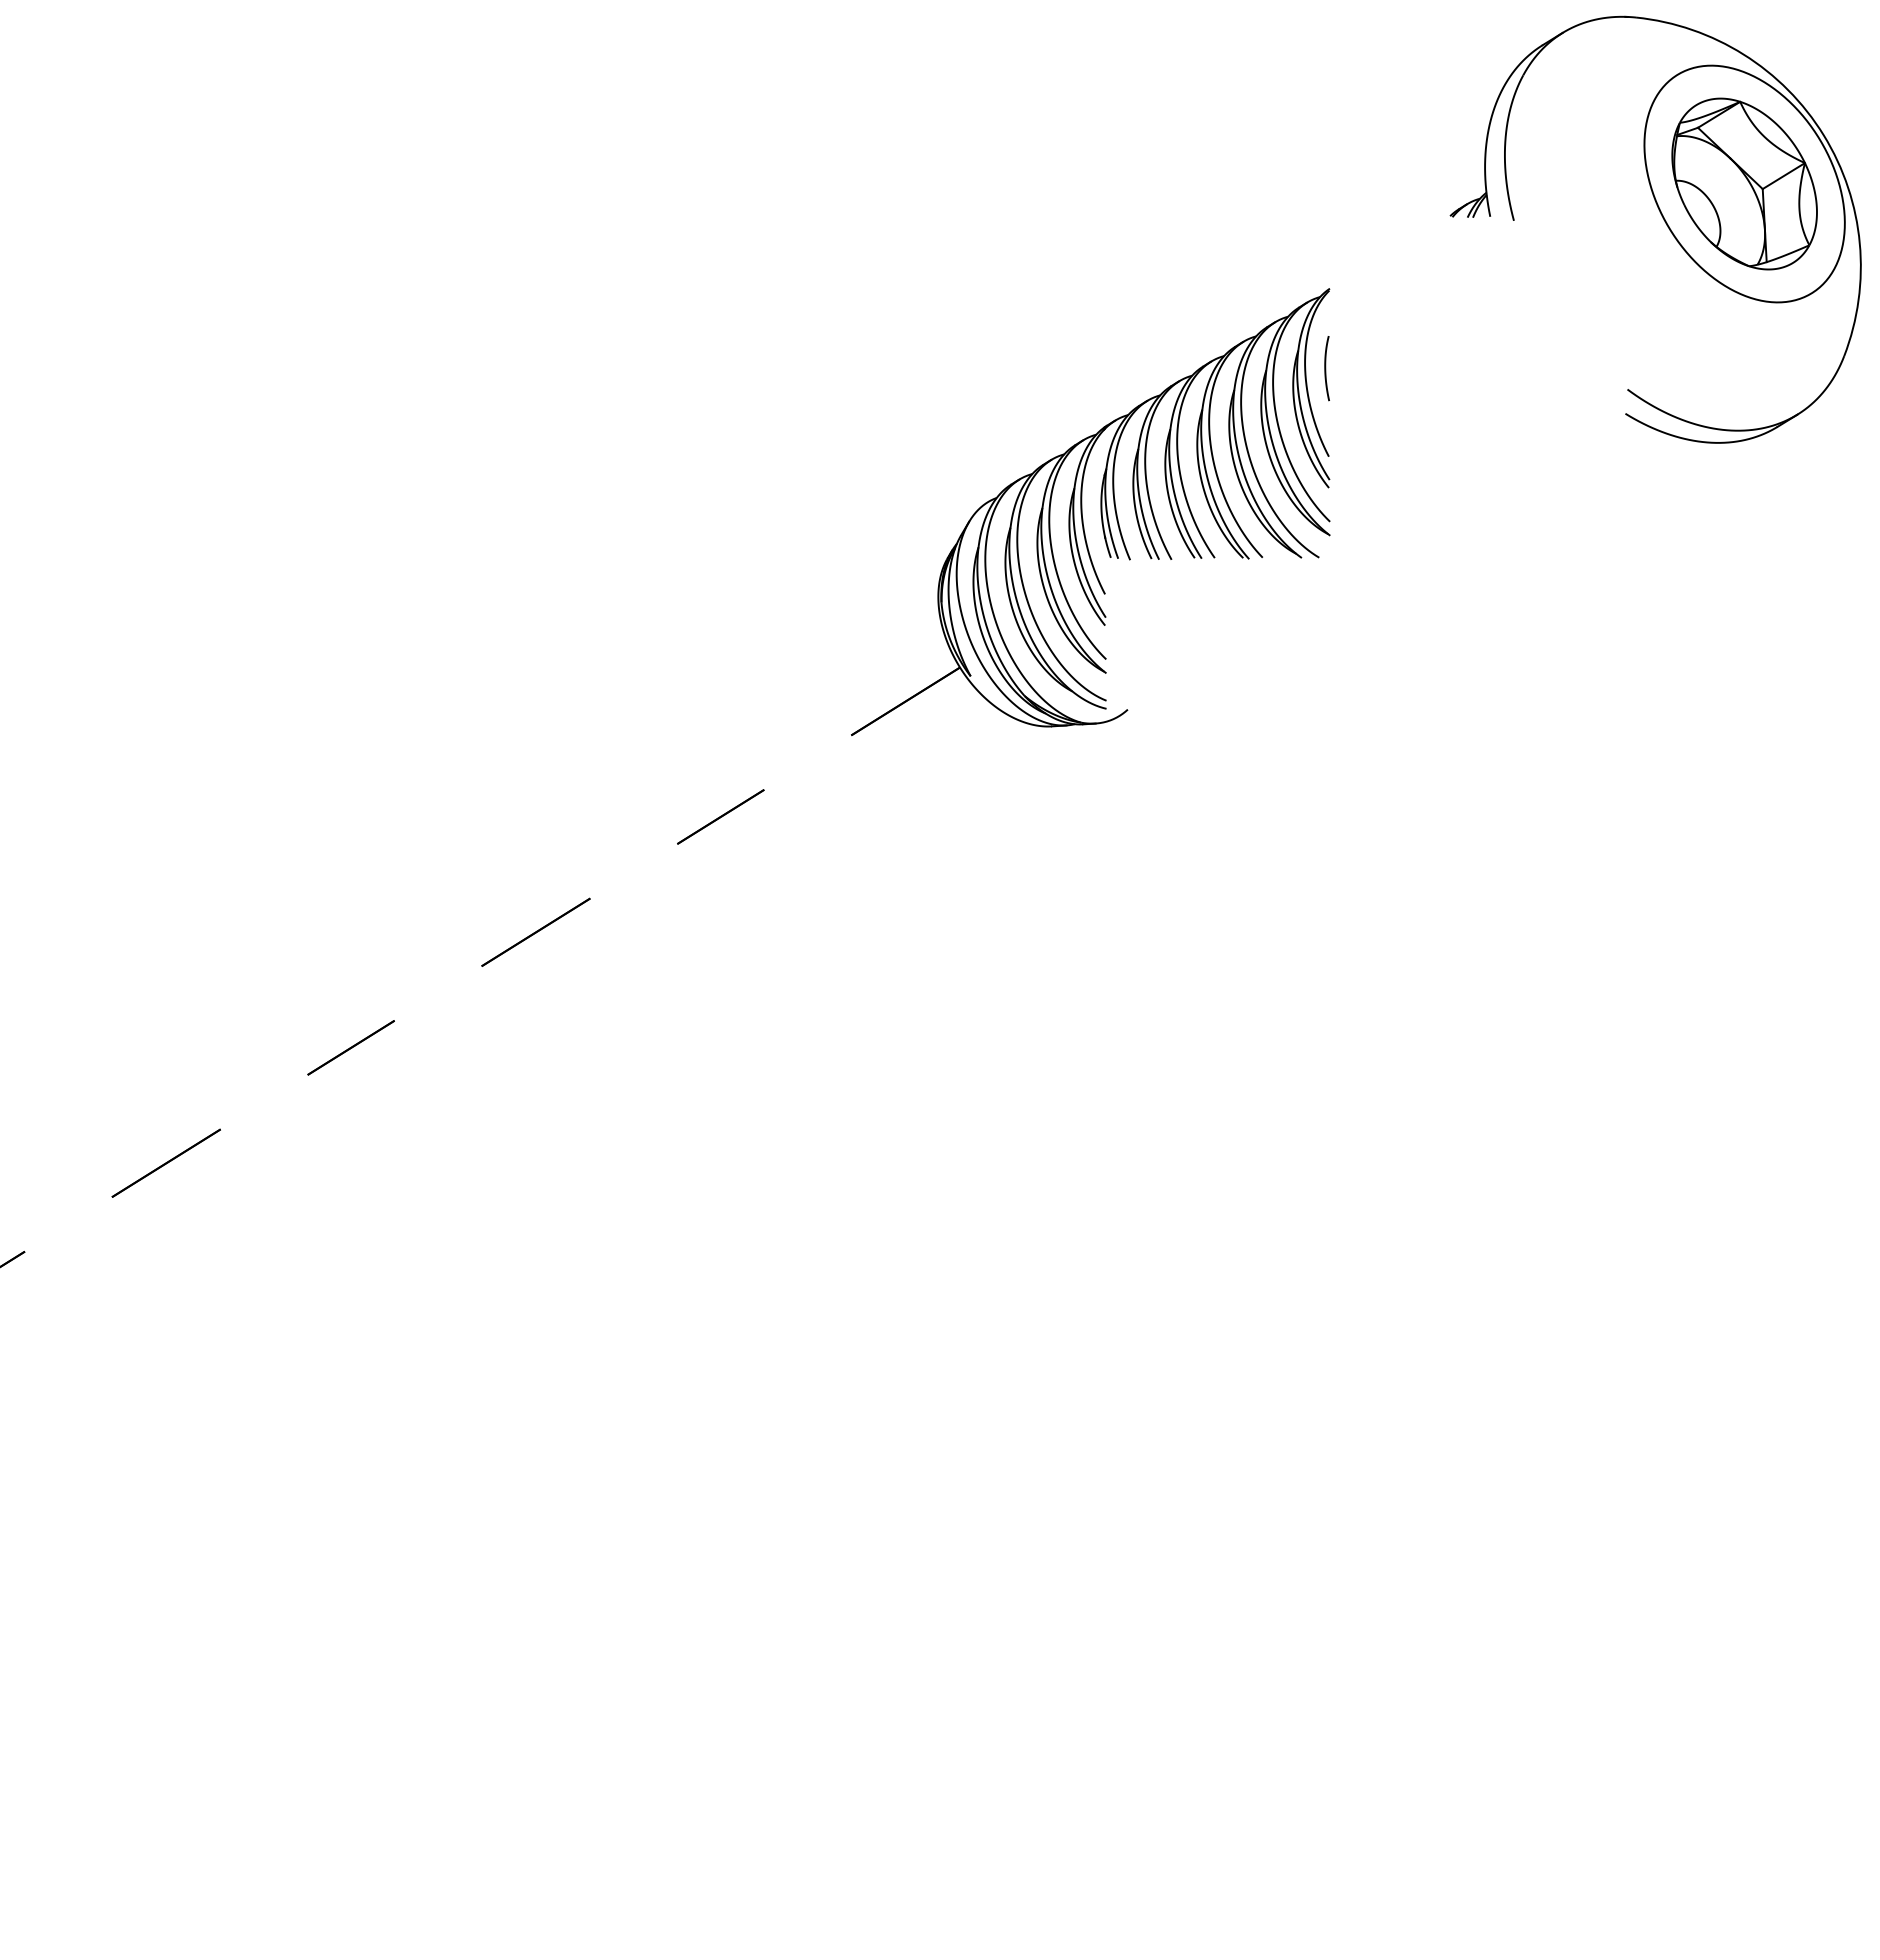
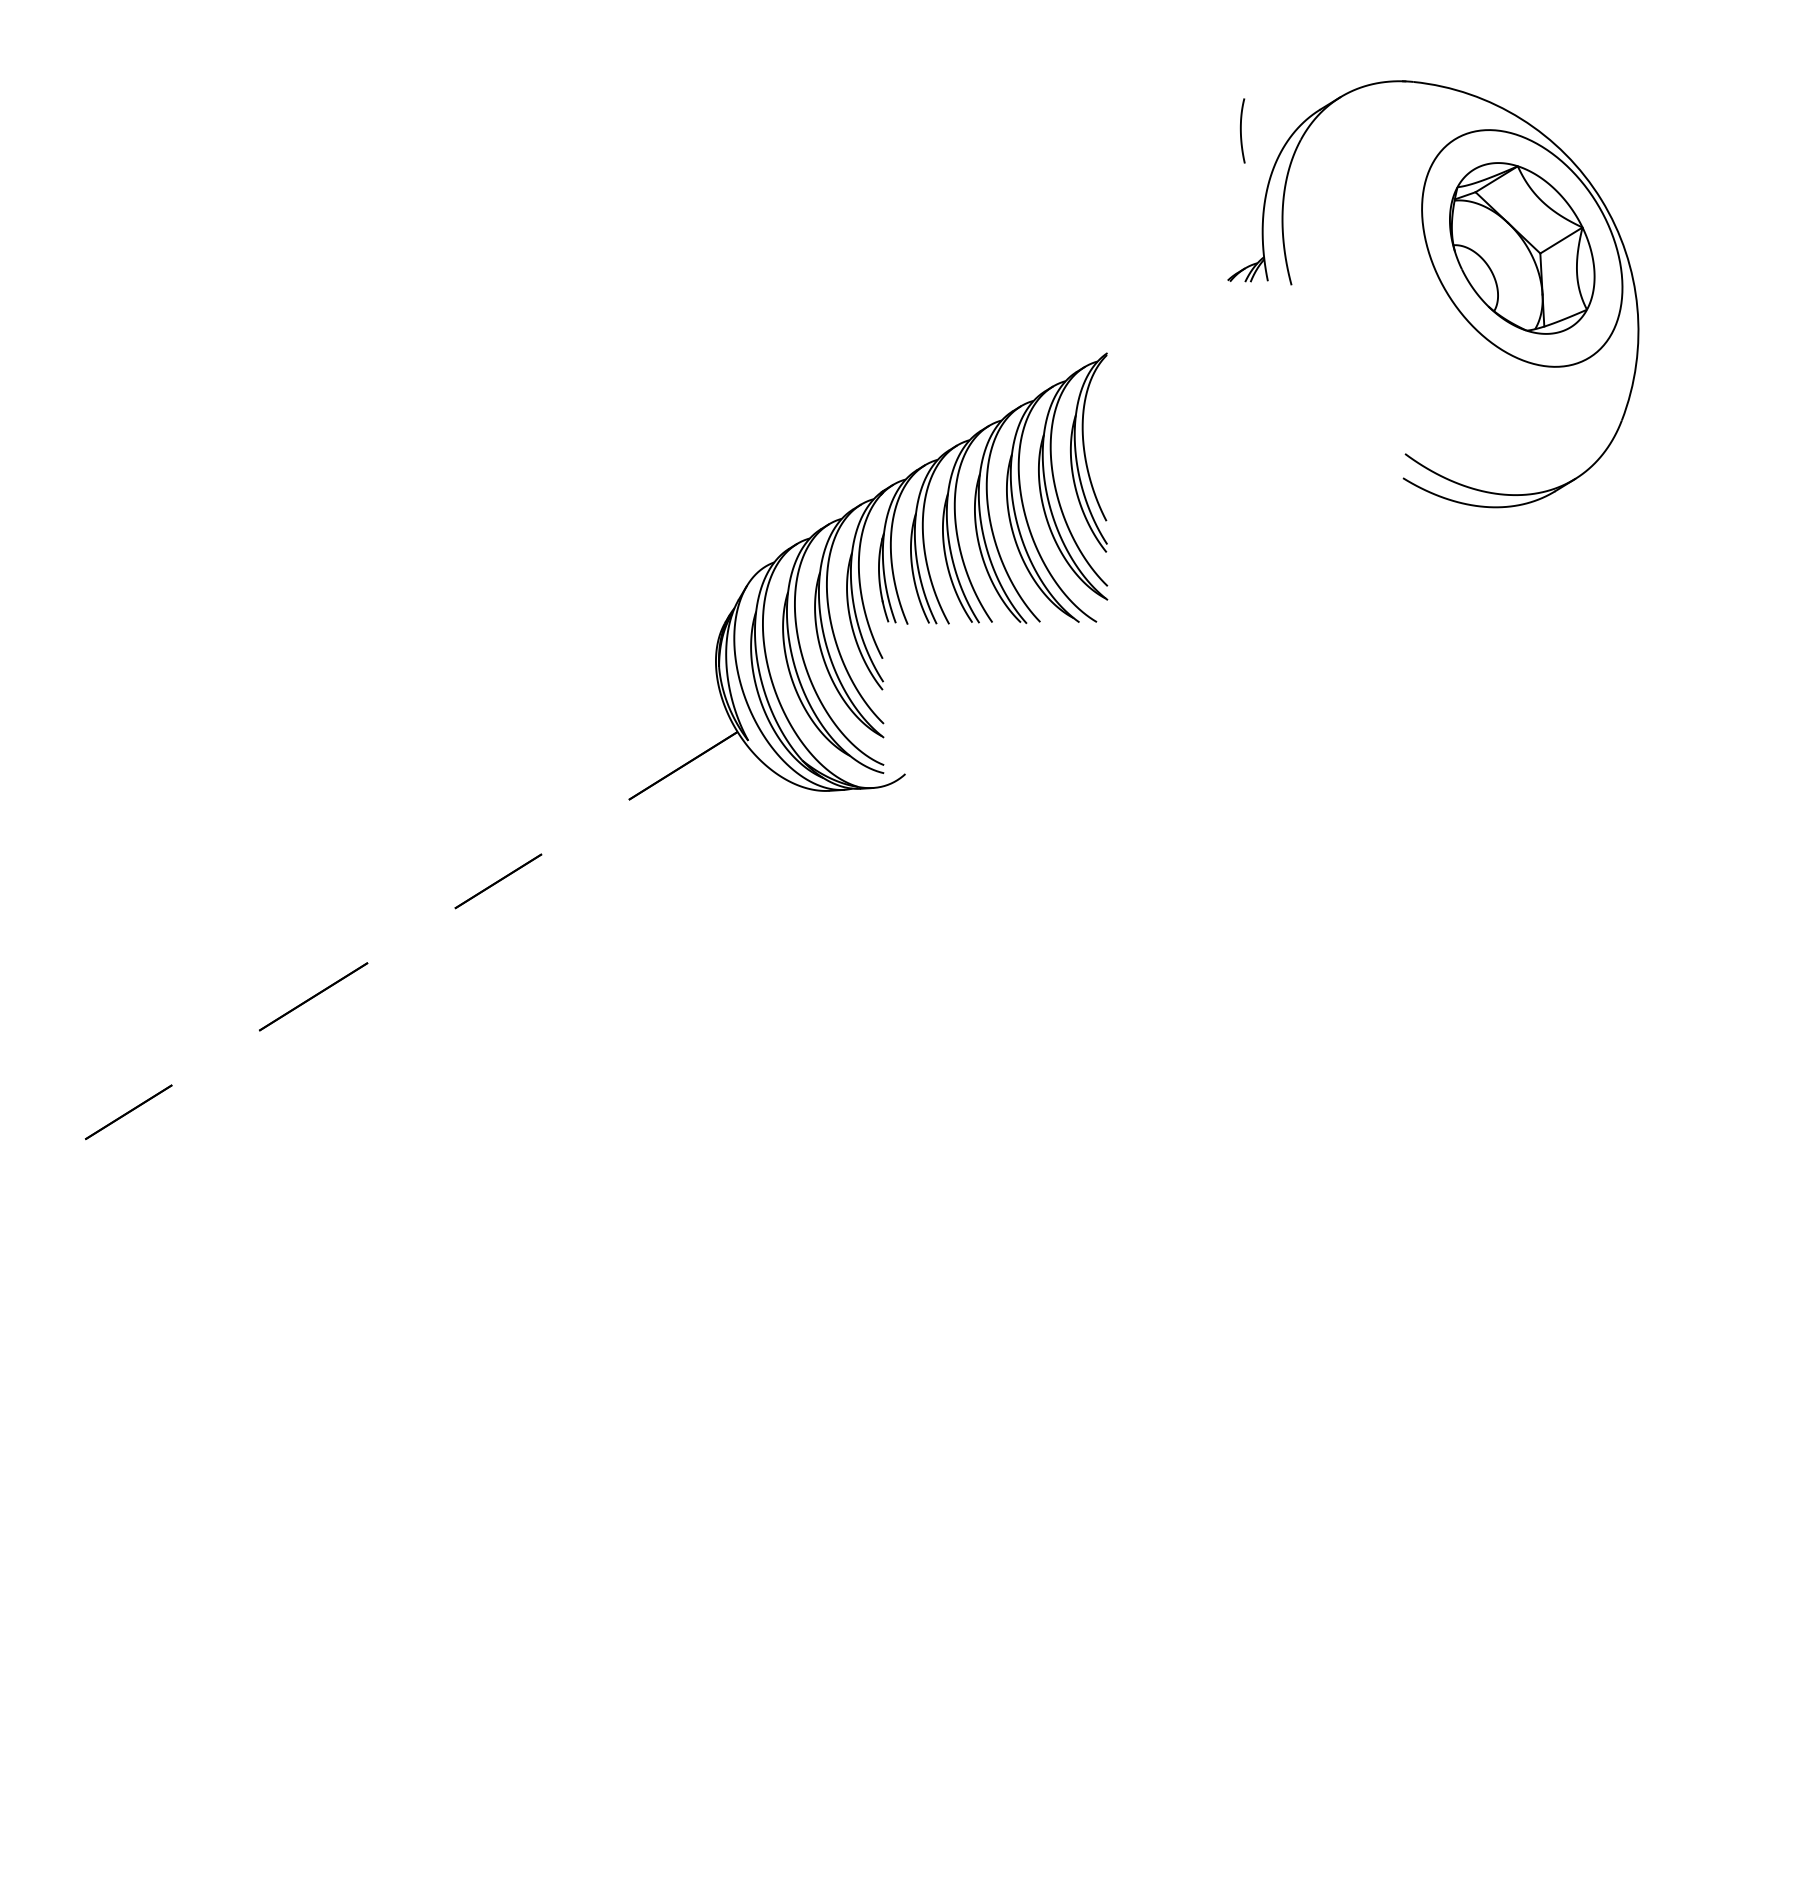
curve: (1326, 368) -> (1242, 130), moved

